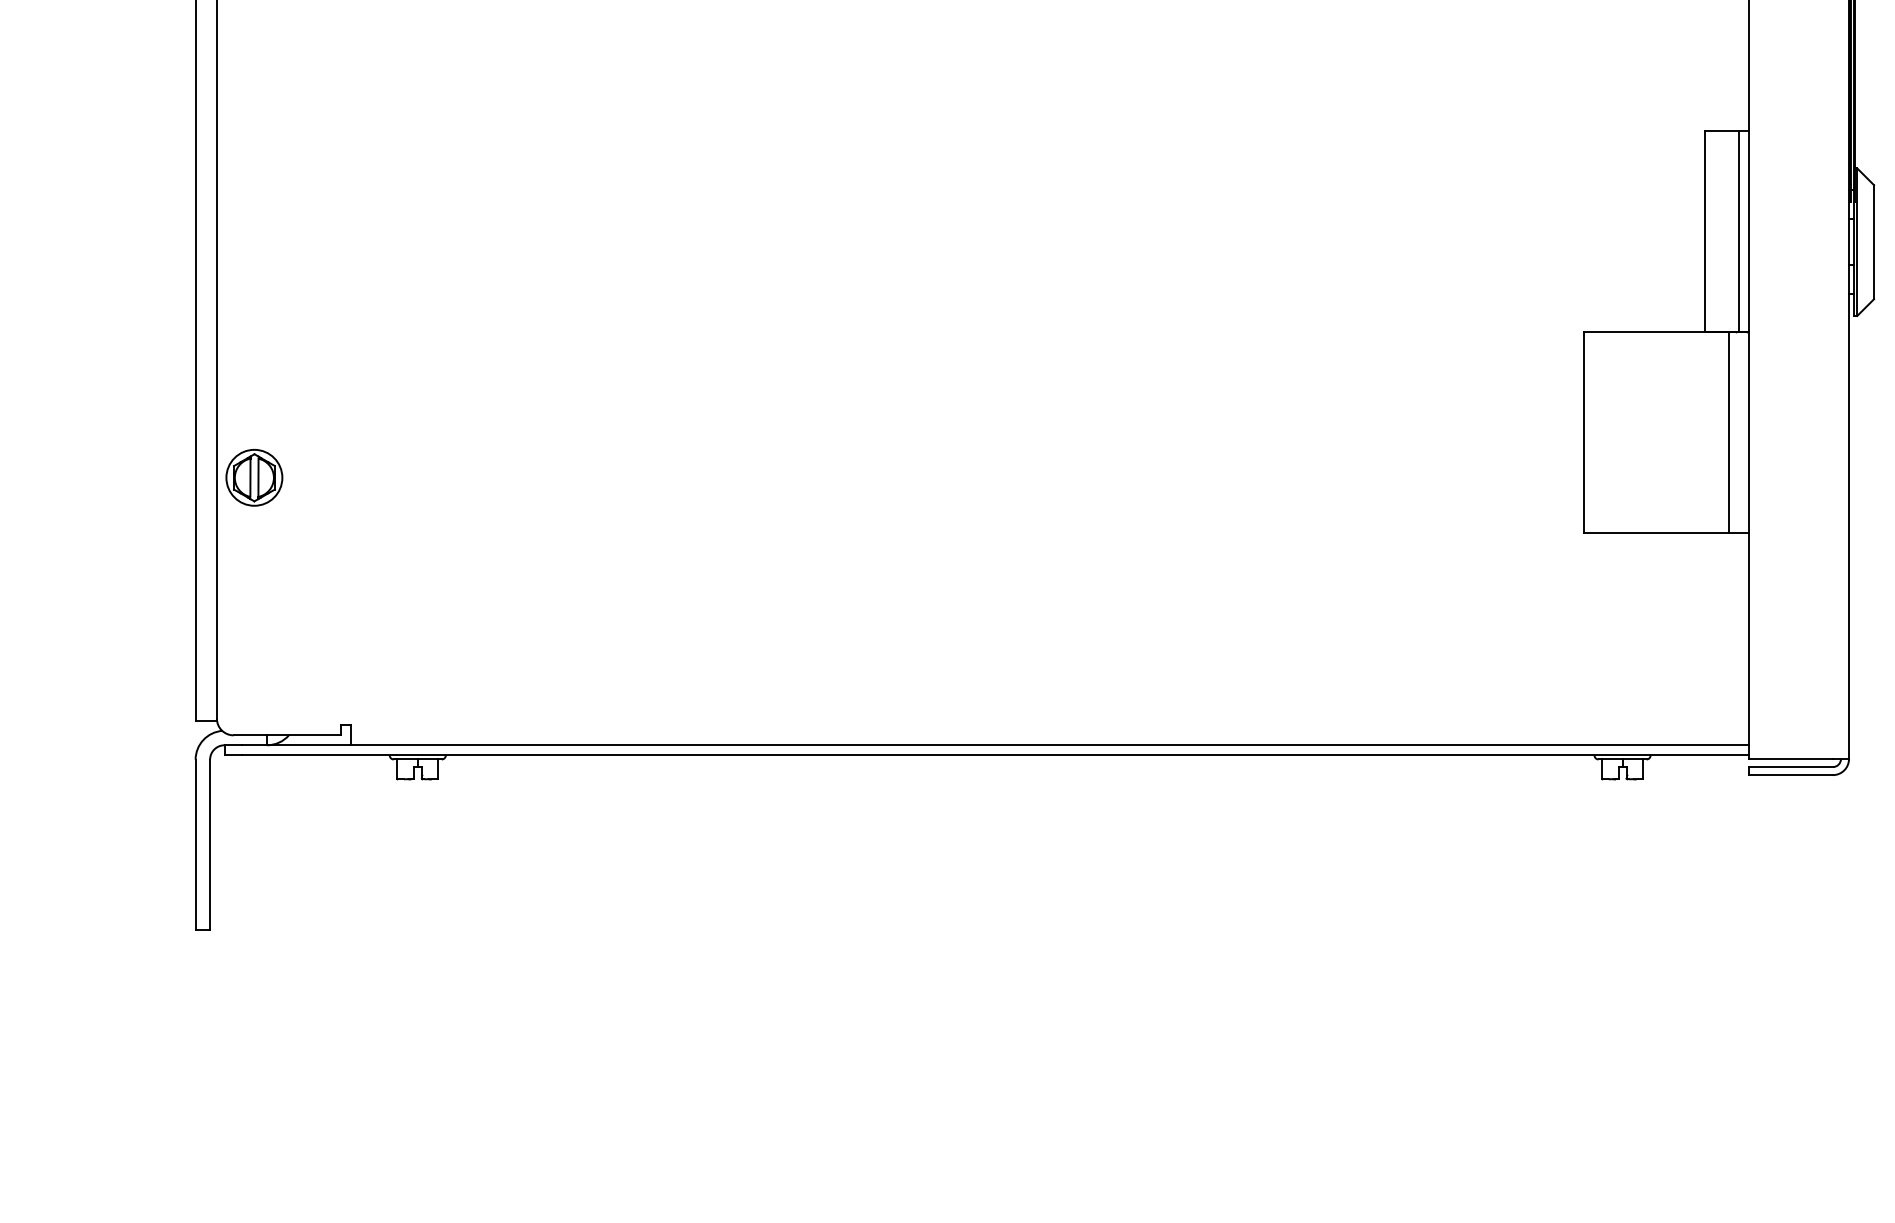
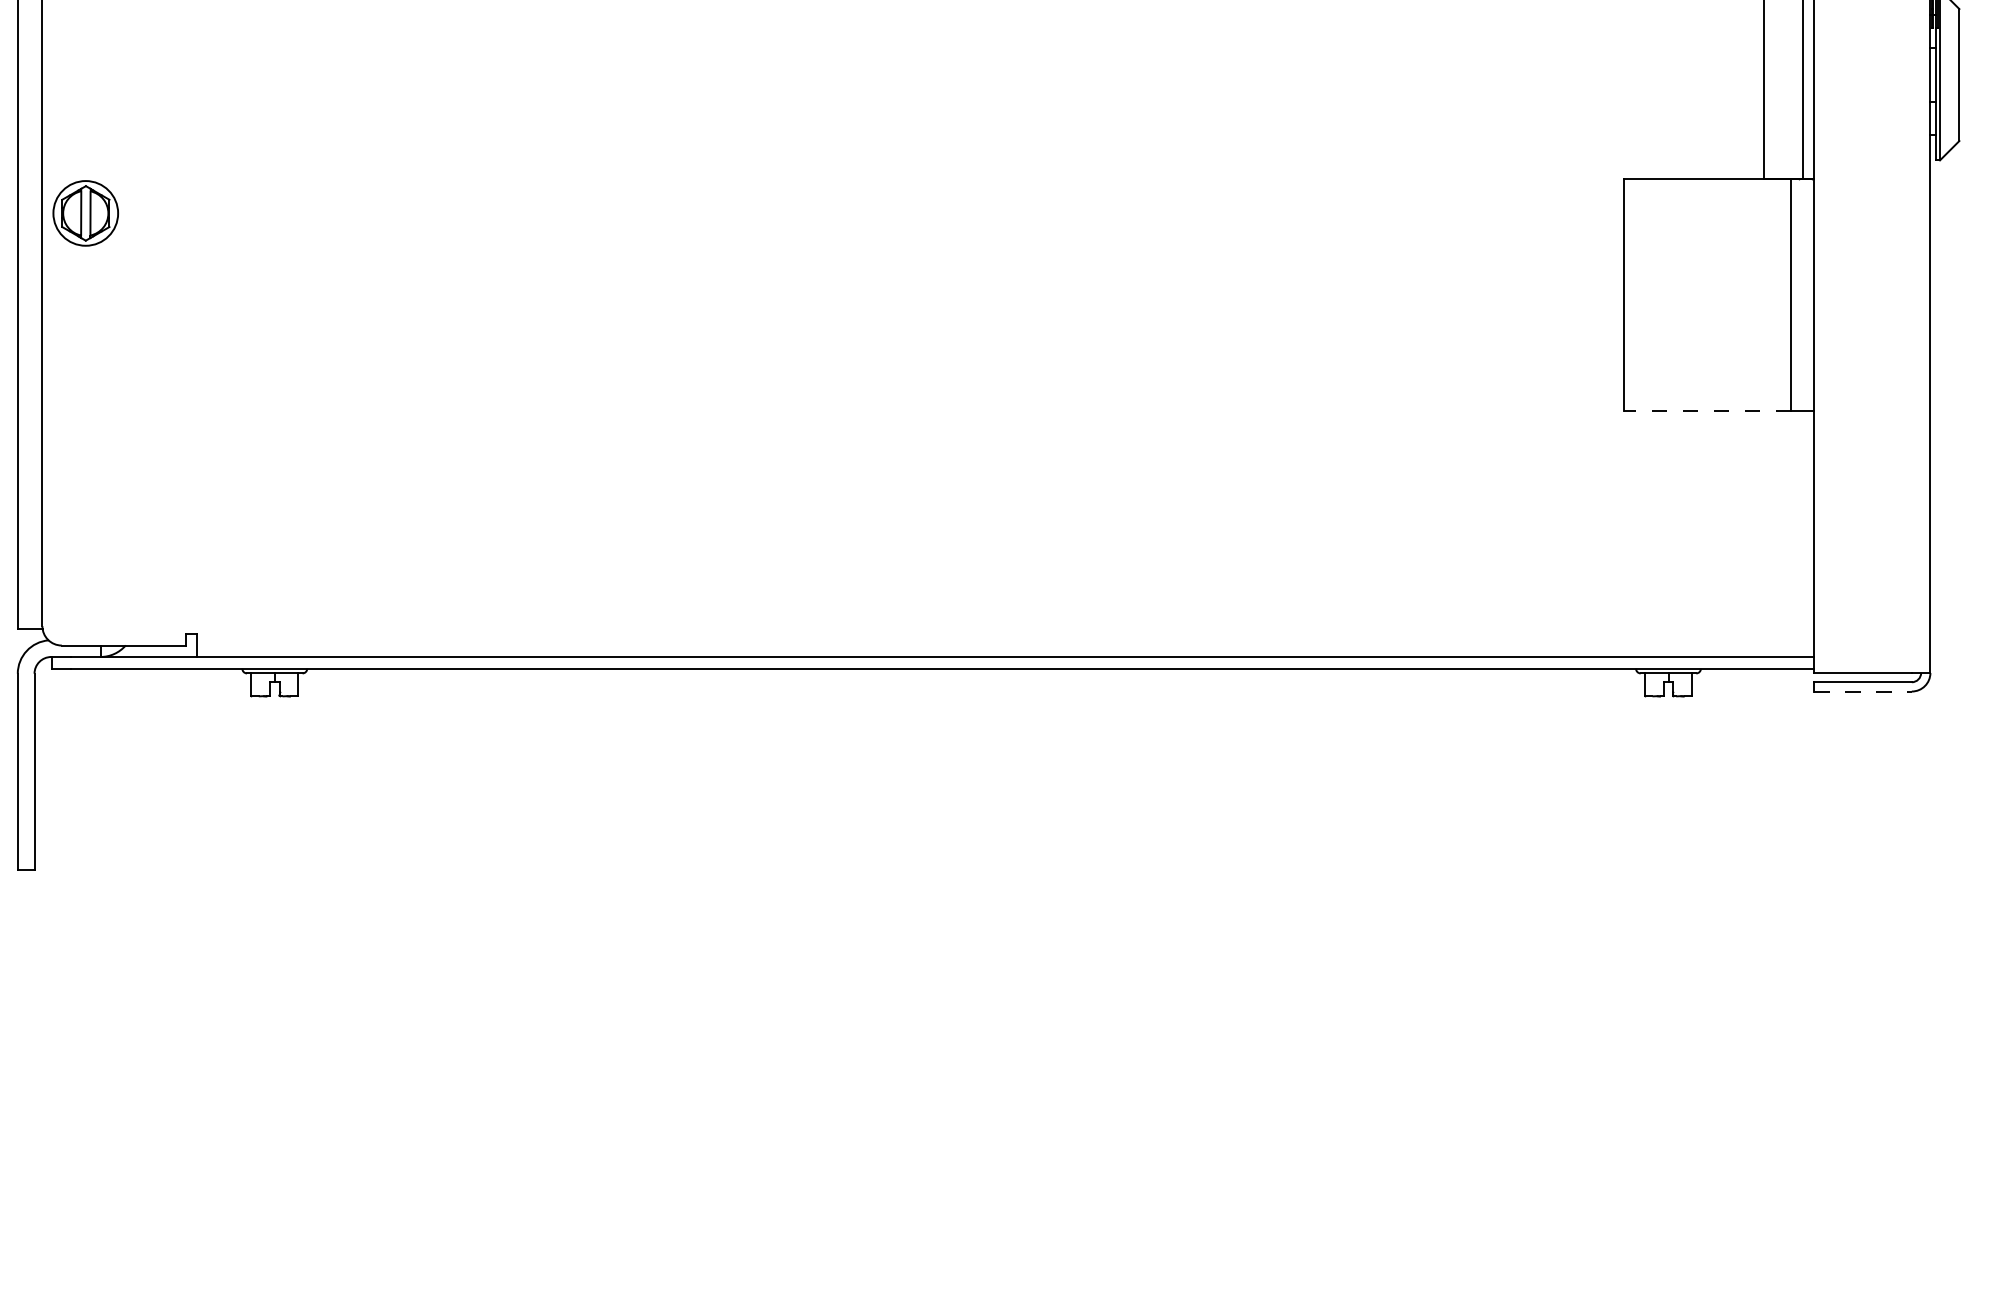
part: (254, 477) -> (85, 213), moved
line: (1655, 532) -> (1706, 410), solid -> dashed
line: (1791, 775) -> (1863, 691), solid -> dashed

